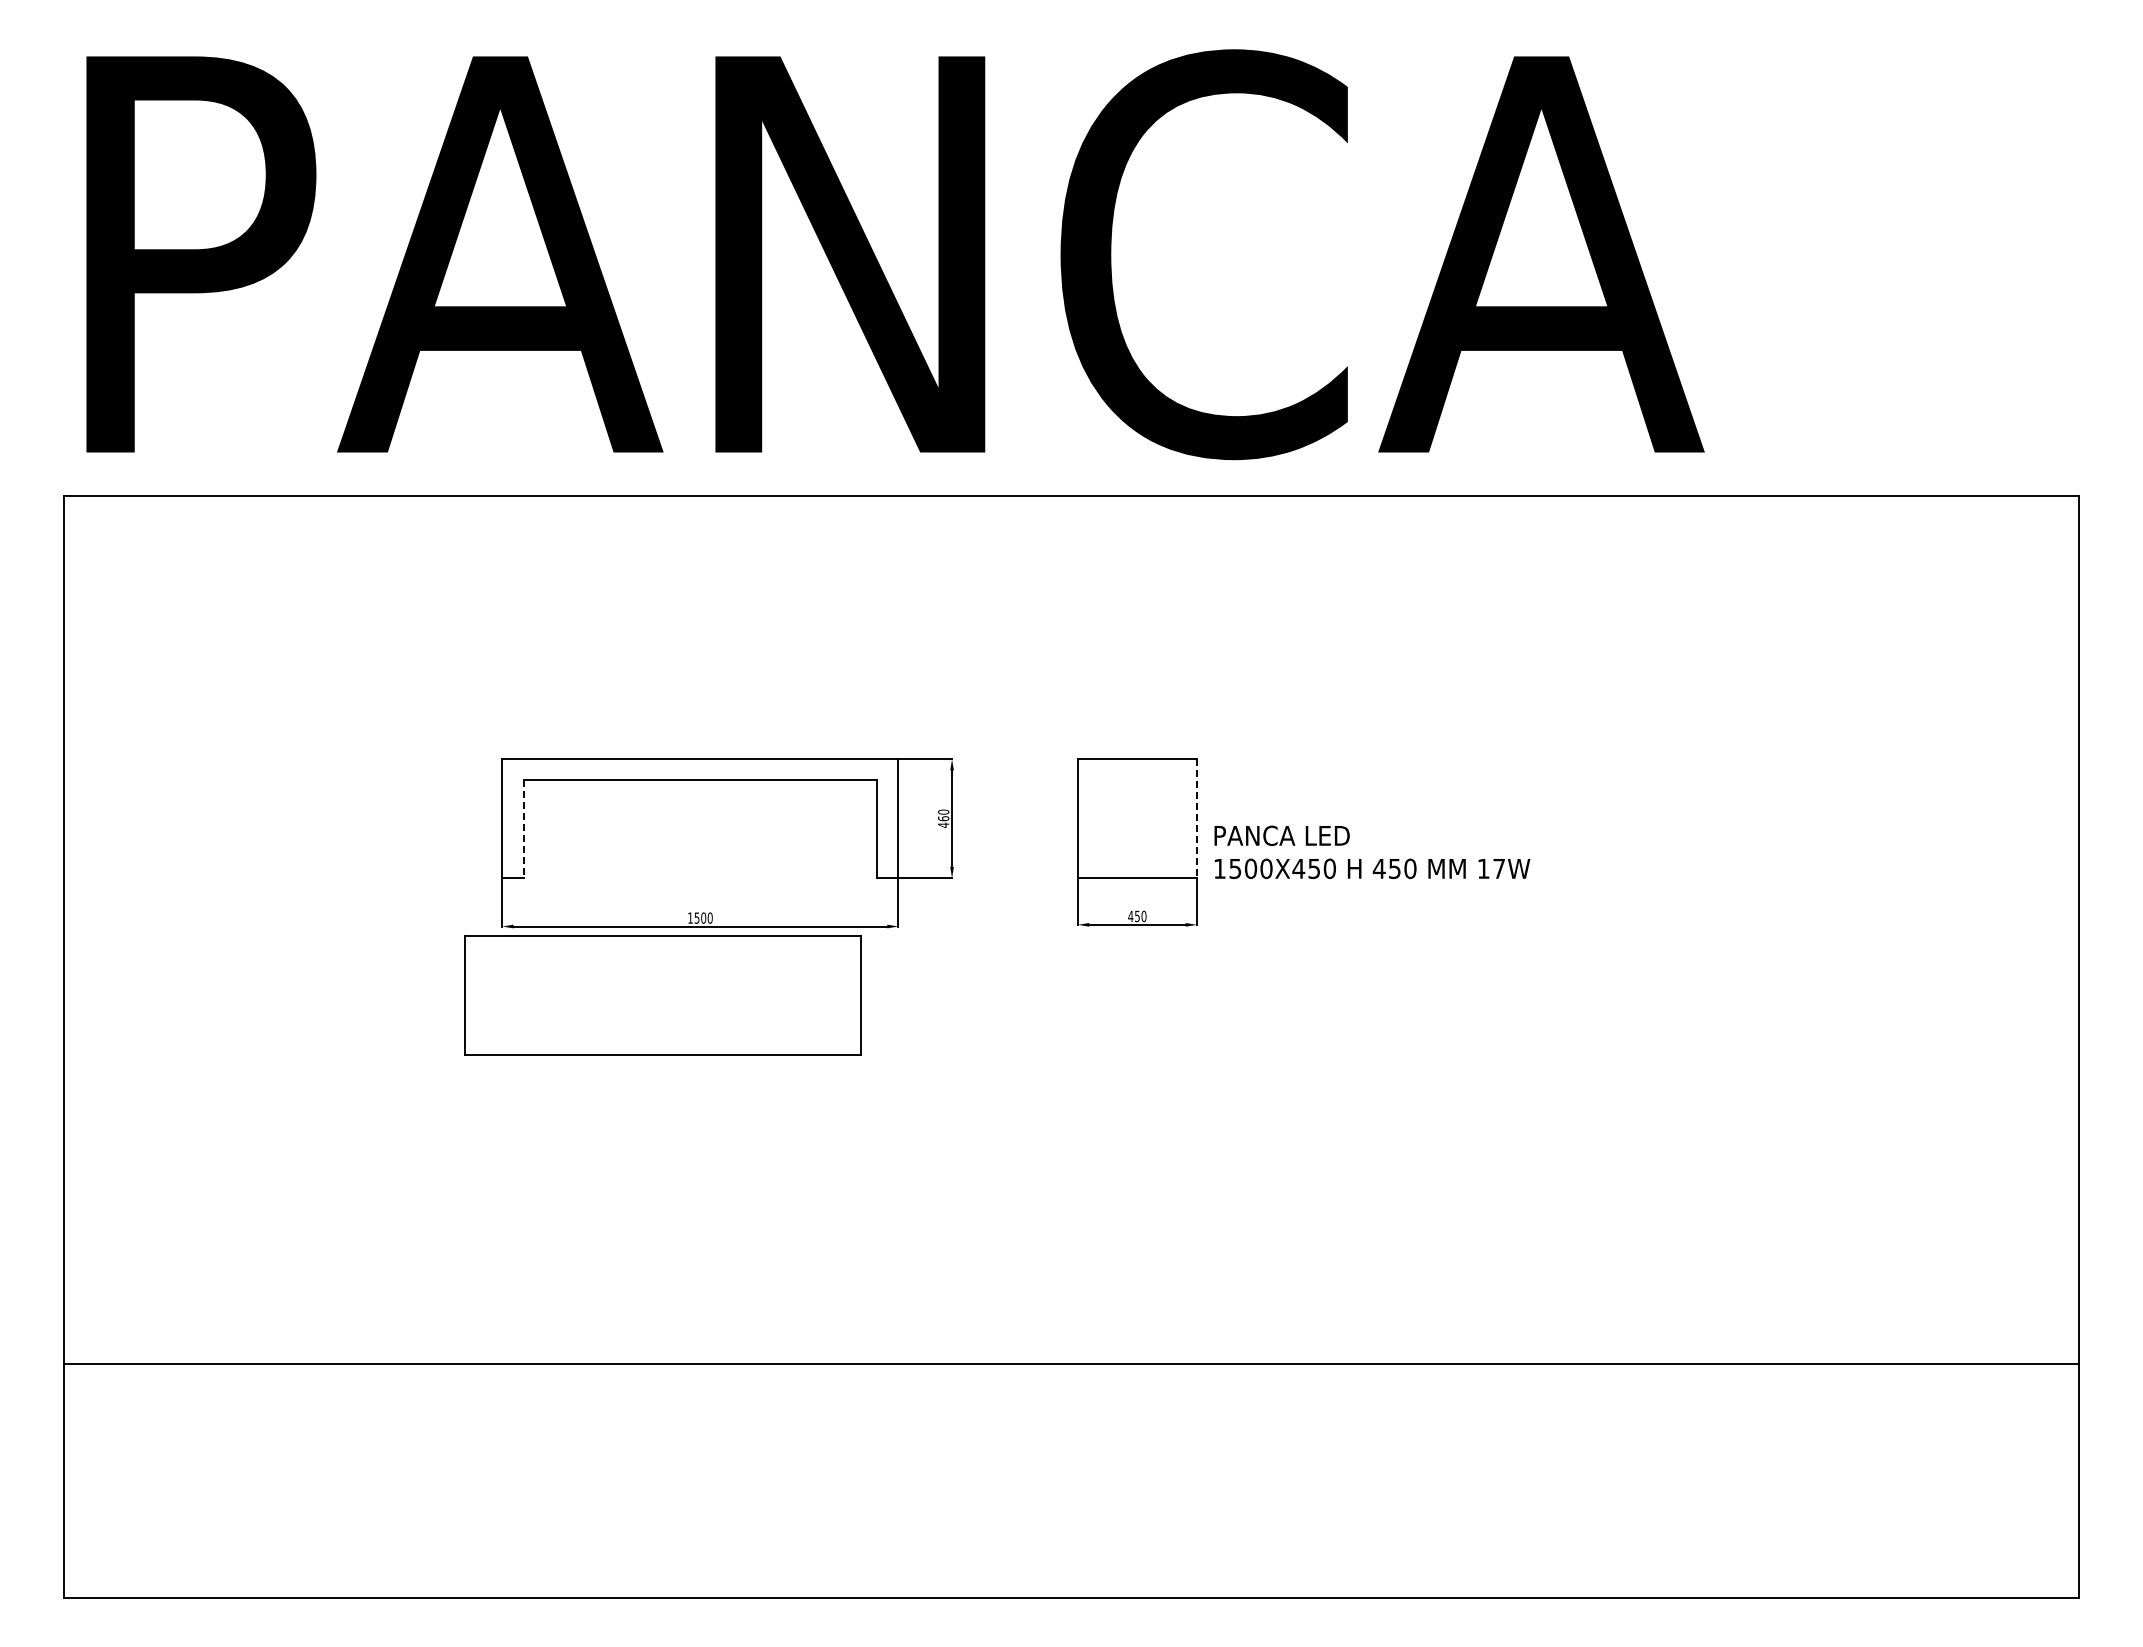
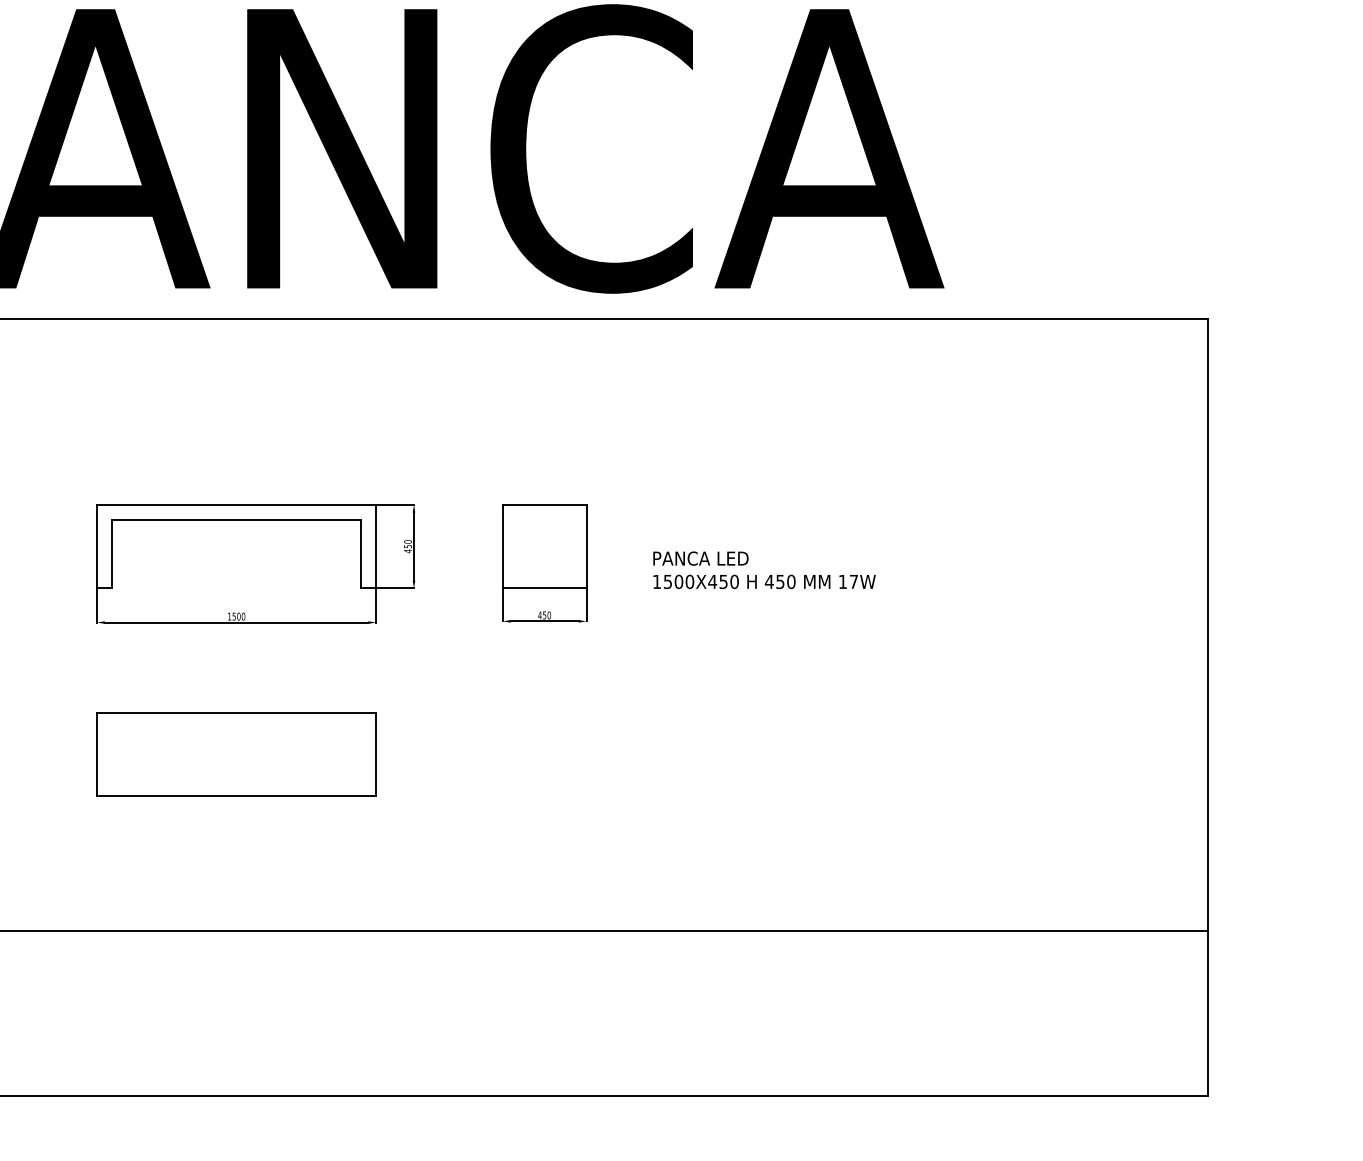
text: (943, 818) -> (407, 546), 460 -> 450
line: (1196, 819) -> (586, 547), dashed -> solid
line: (523, 829) -> (111, 554), dashed -> solid
text: (1372, 851) -> (764, 569), moved
part: (662, 995) -> (235, 754), moved

